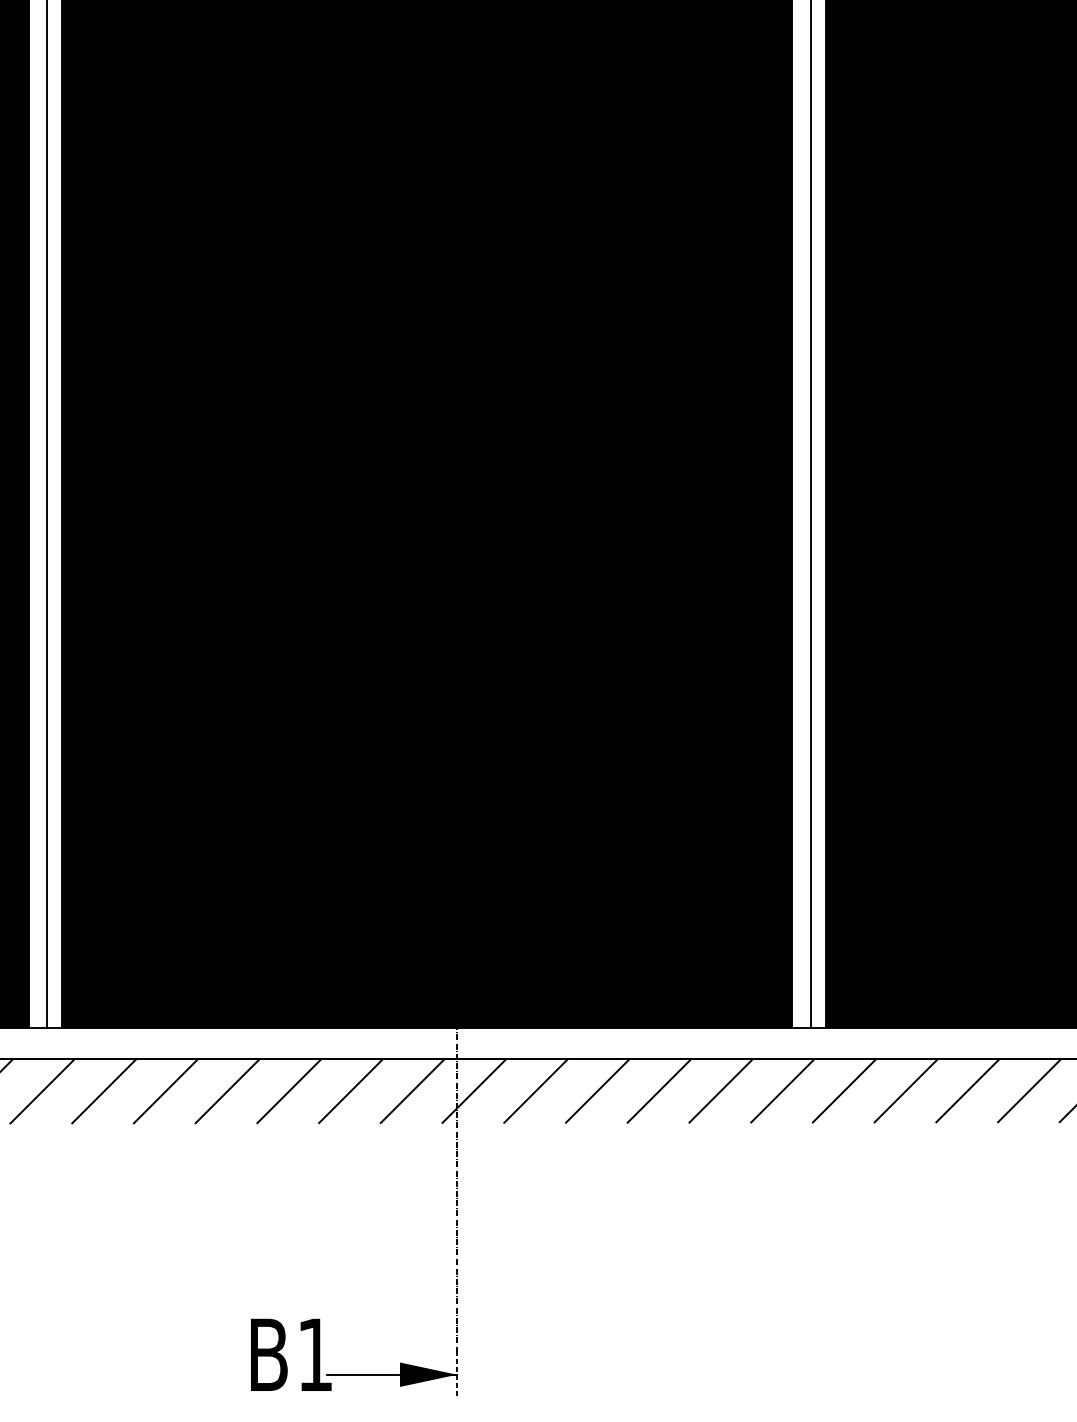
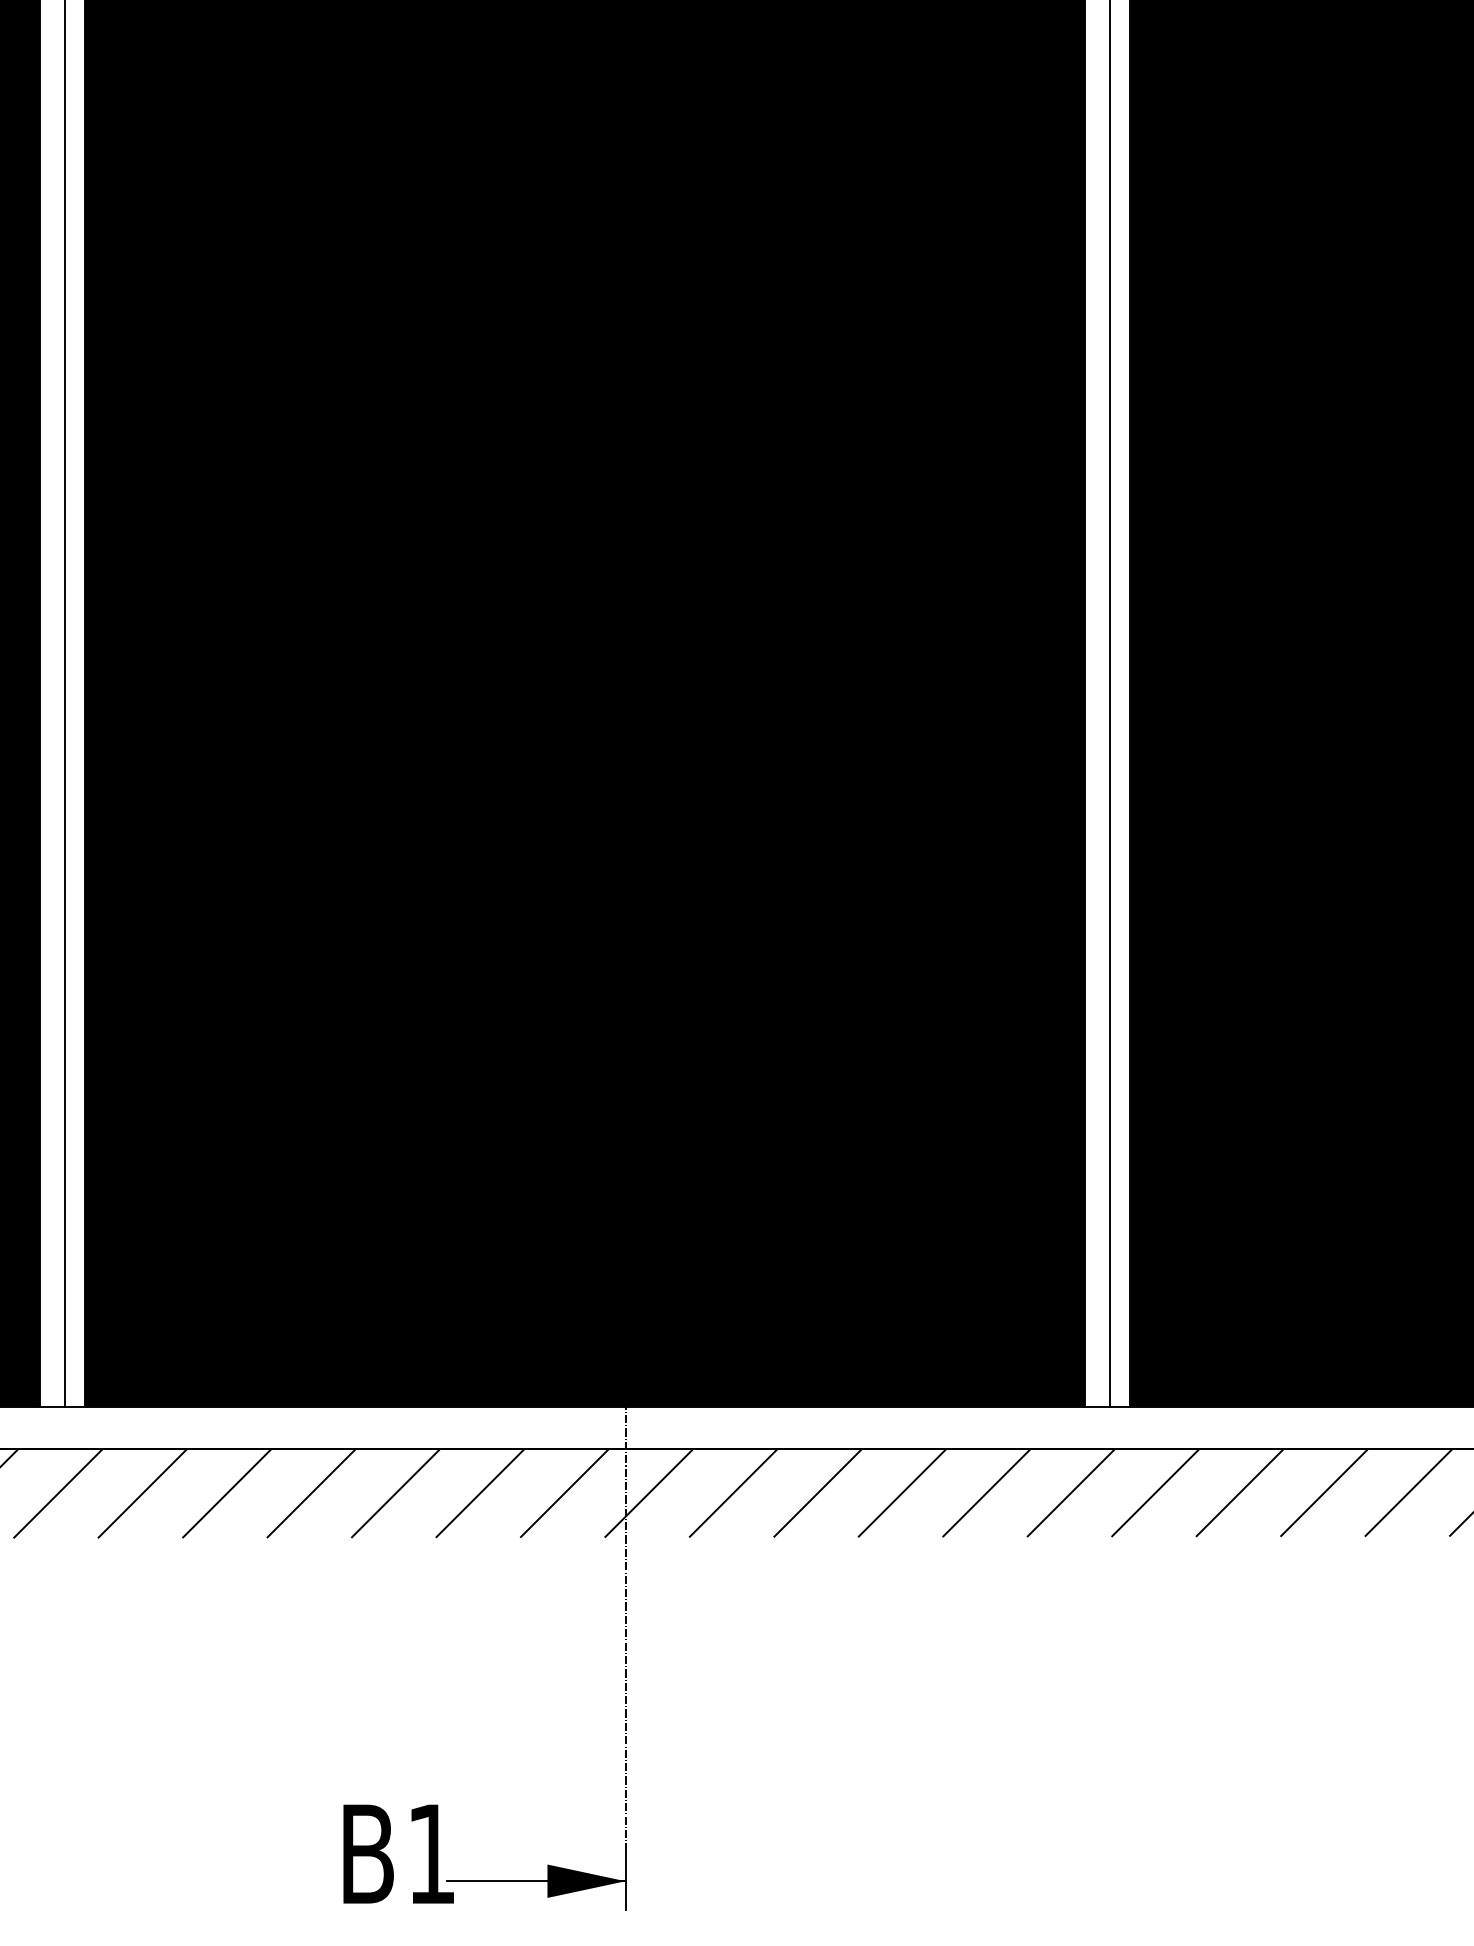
line: (457, 1374) -> (625, 1881), dashed -> solid

